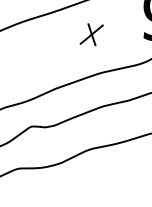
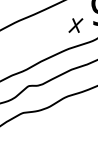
part: (91, 34) -> (75, 25), moved

